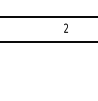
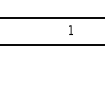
text: (65, 27) -> (70, 29), 2 -> 1

